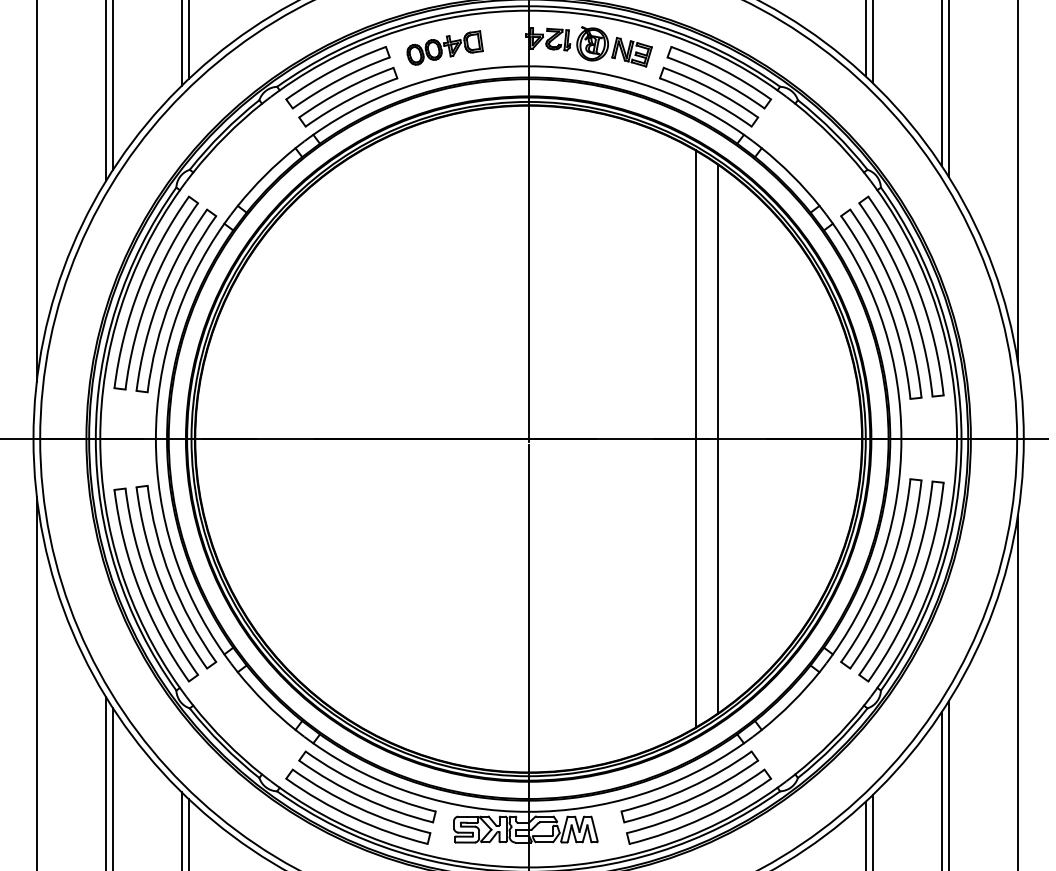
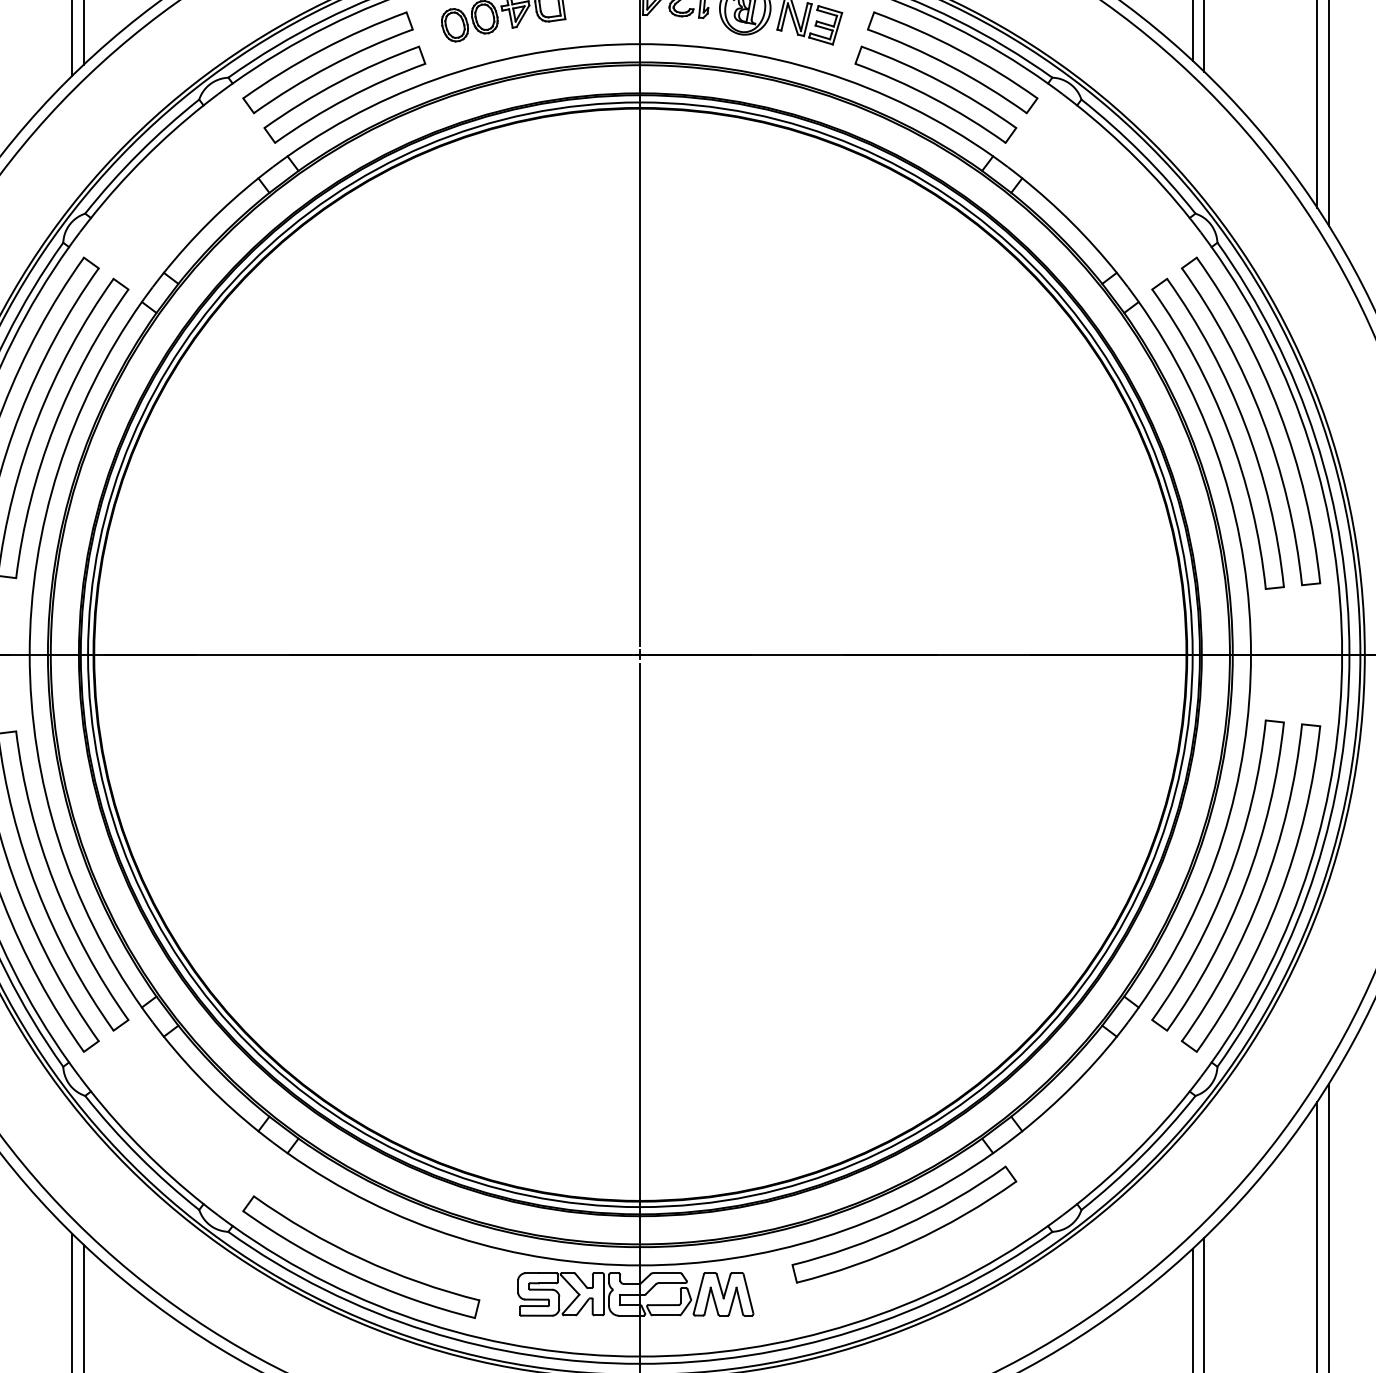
line: (695, 438) -> (913, 653), removed
line: (717, 438) -> (949, 653), removed
part: (367, 786) -> (376, 1223), removed
part: (699, 806) -> (920, 1256), removed

